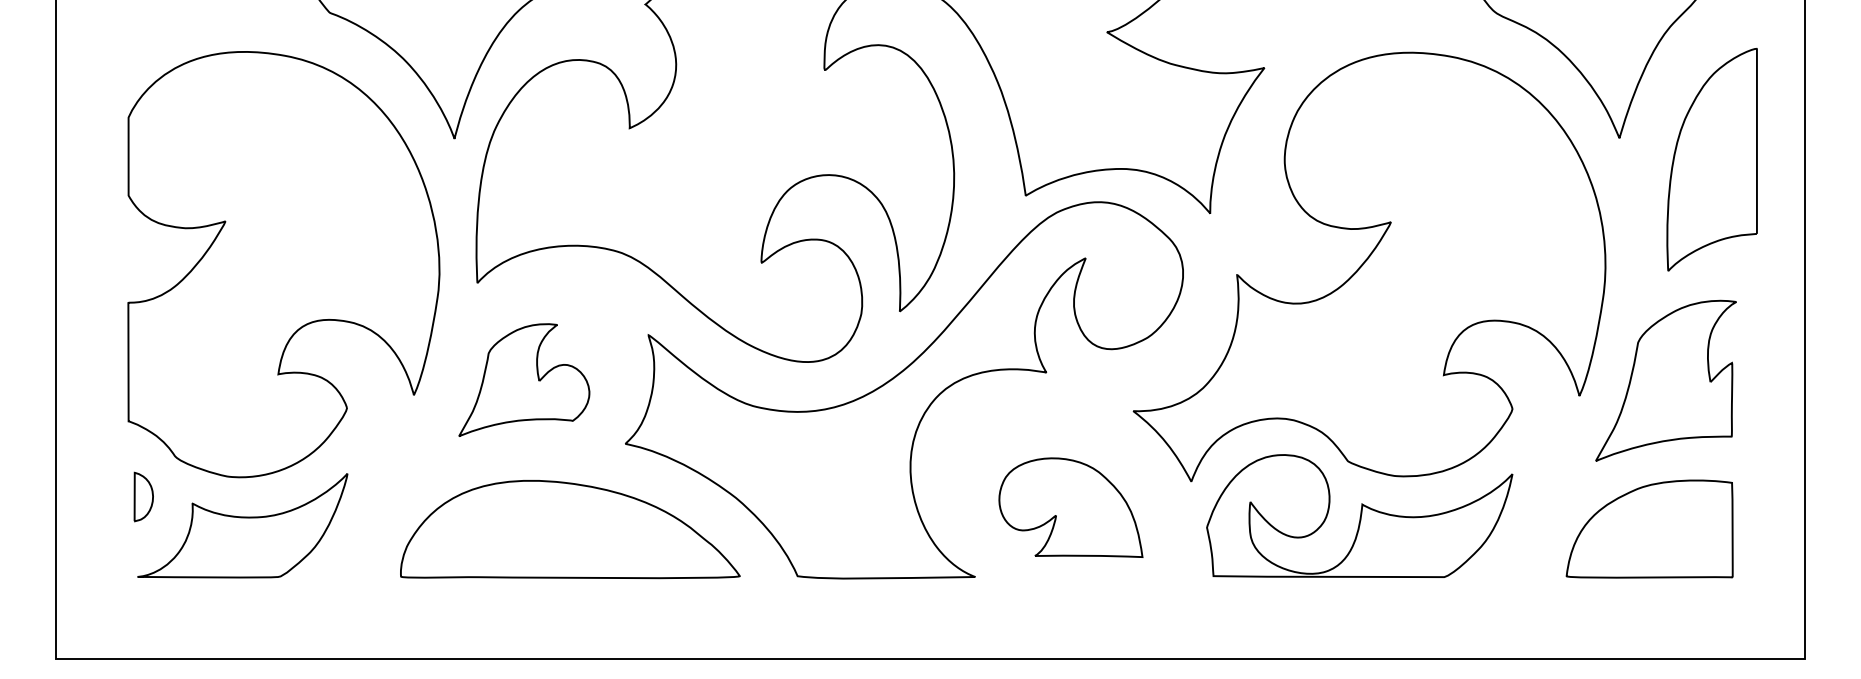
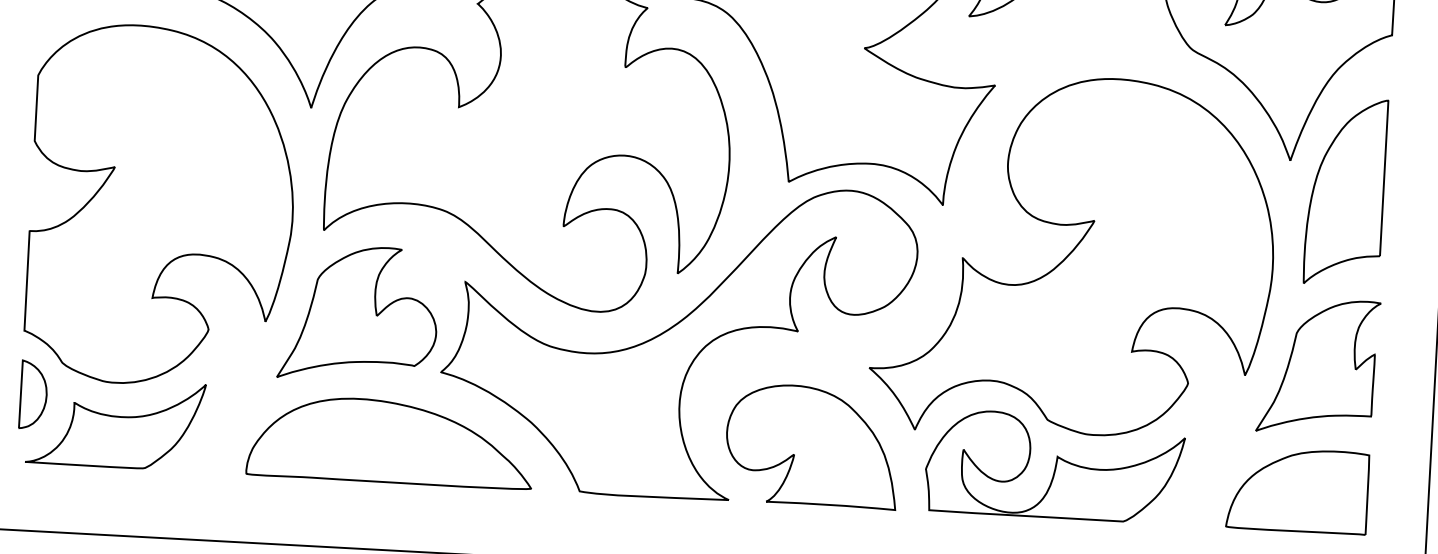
part: (1711, 159) -> (1345, 191), moved
part: (524, 380) -> (359, 314), size x1.43
part: (143, 496) -> (33, 394), size x1.67
part: (1070, 507) -> (812, 446), size x1.43

